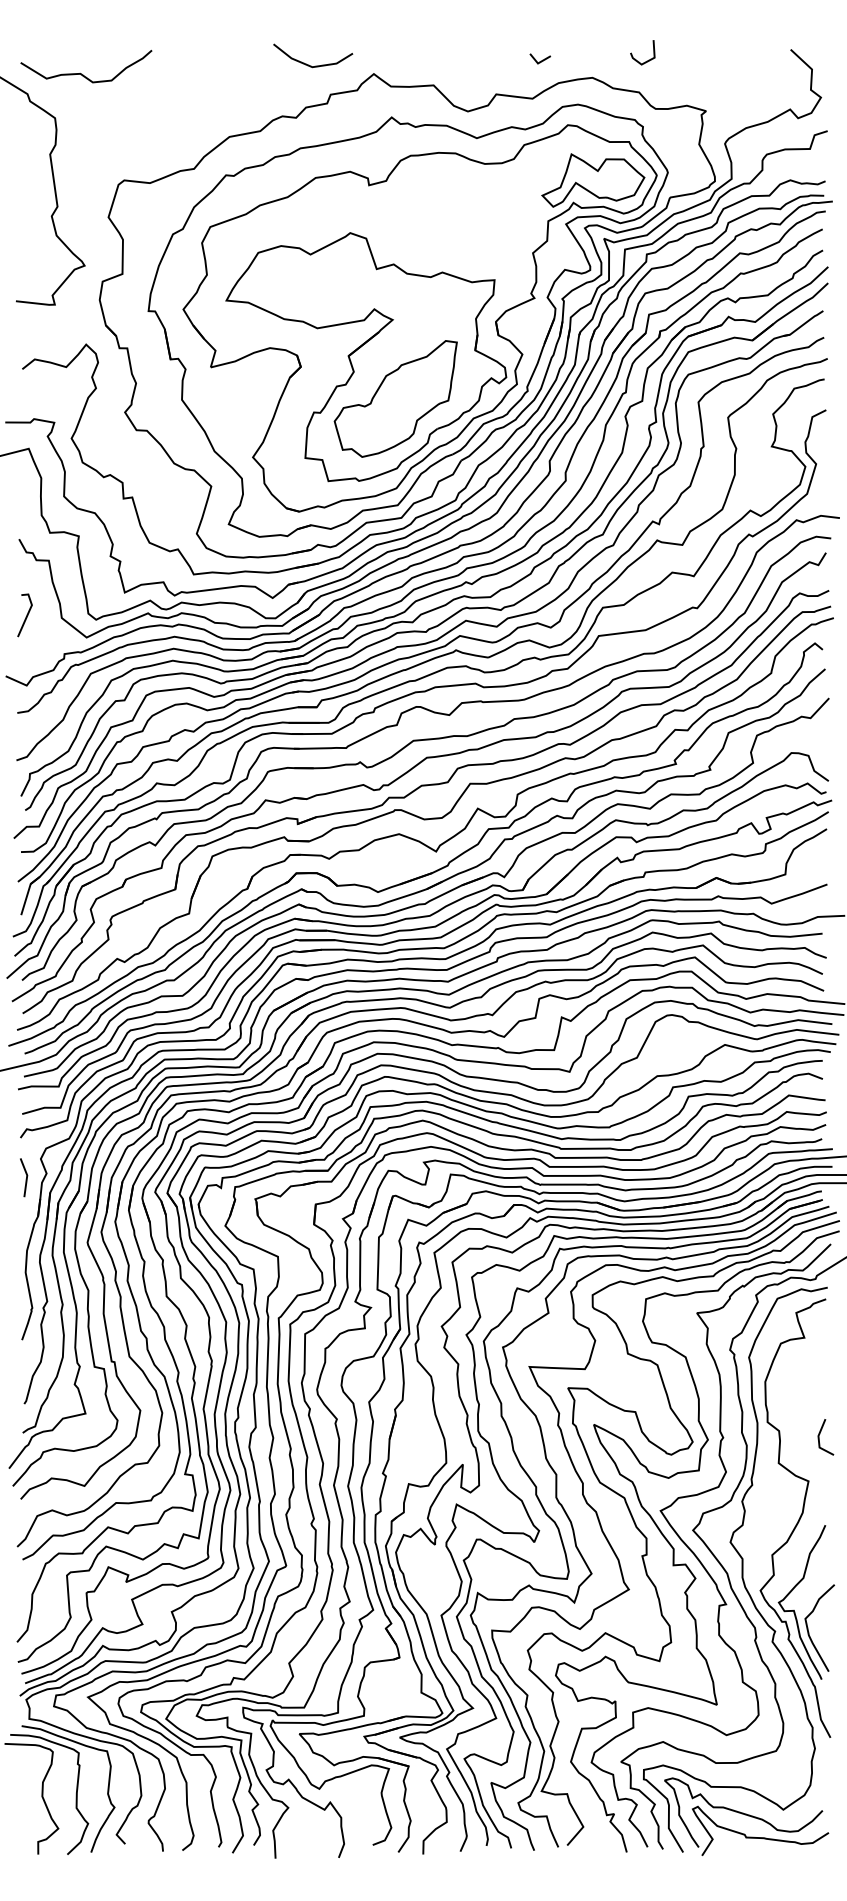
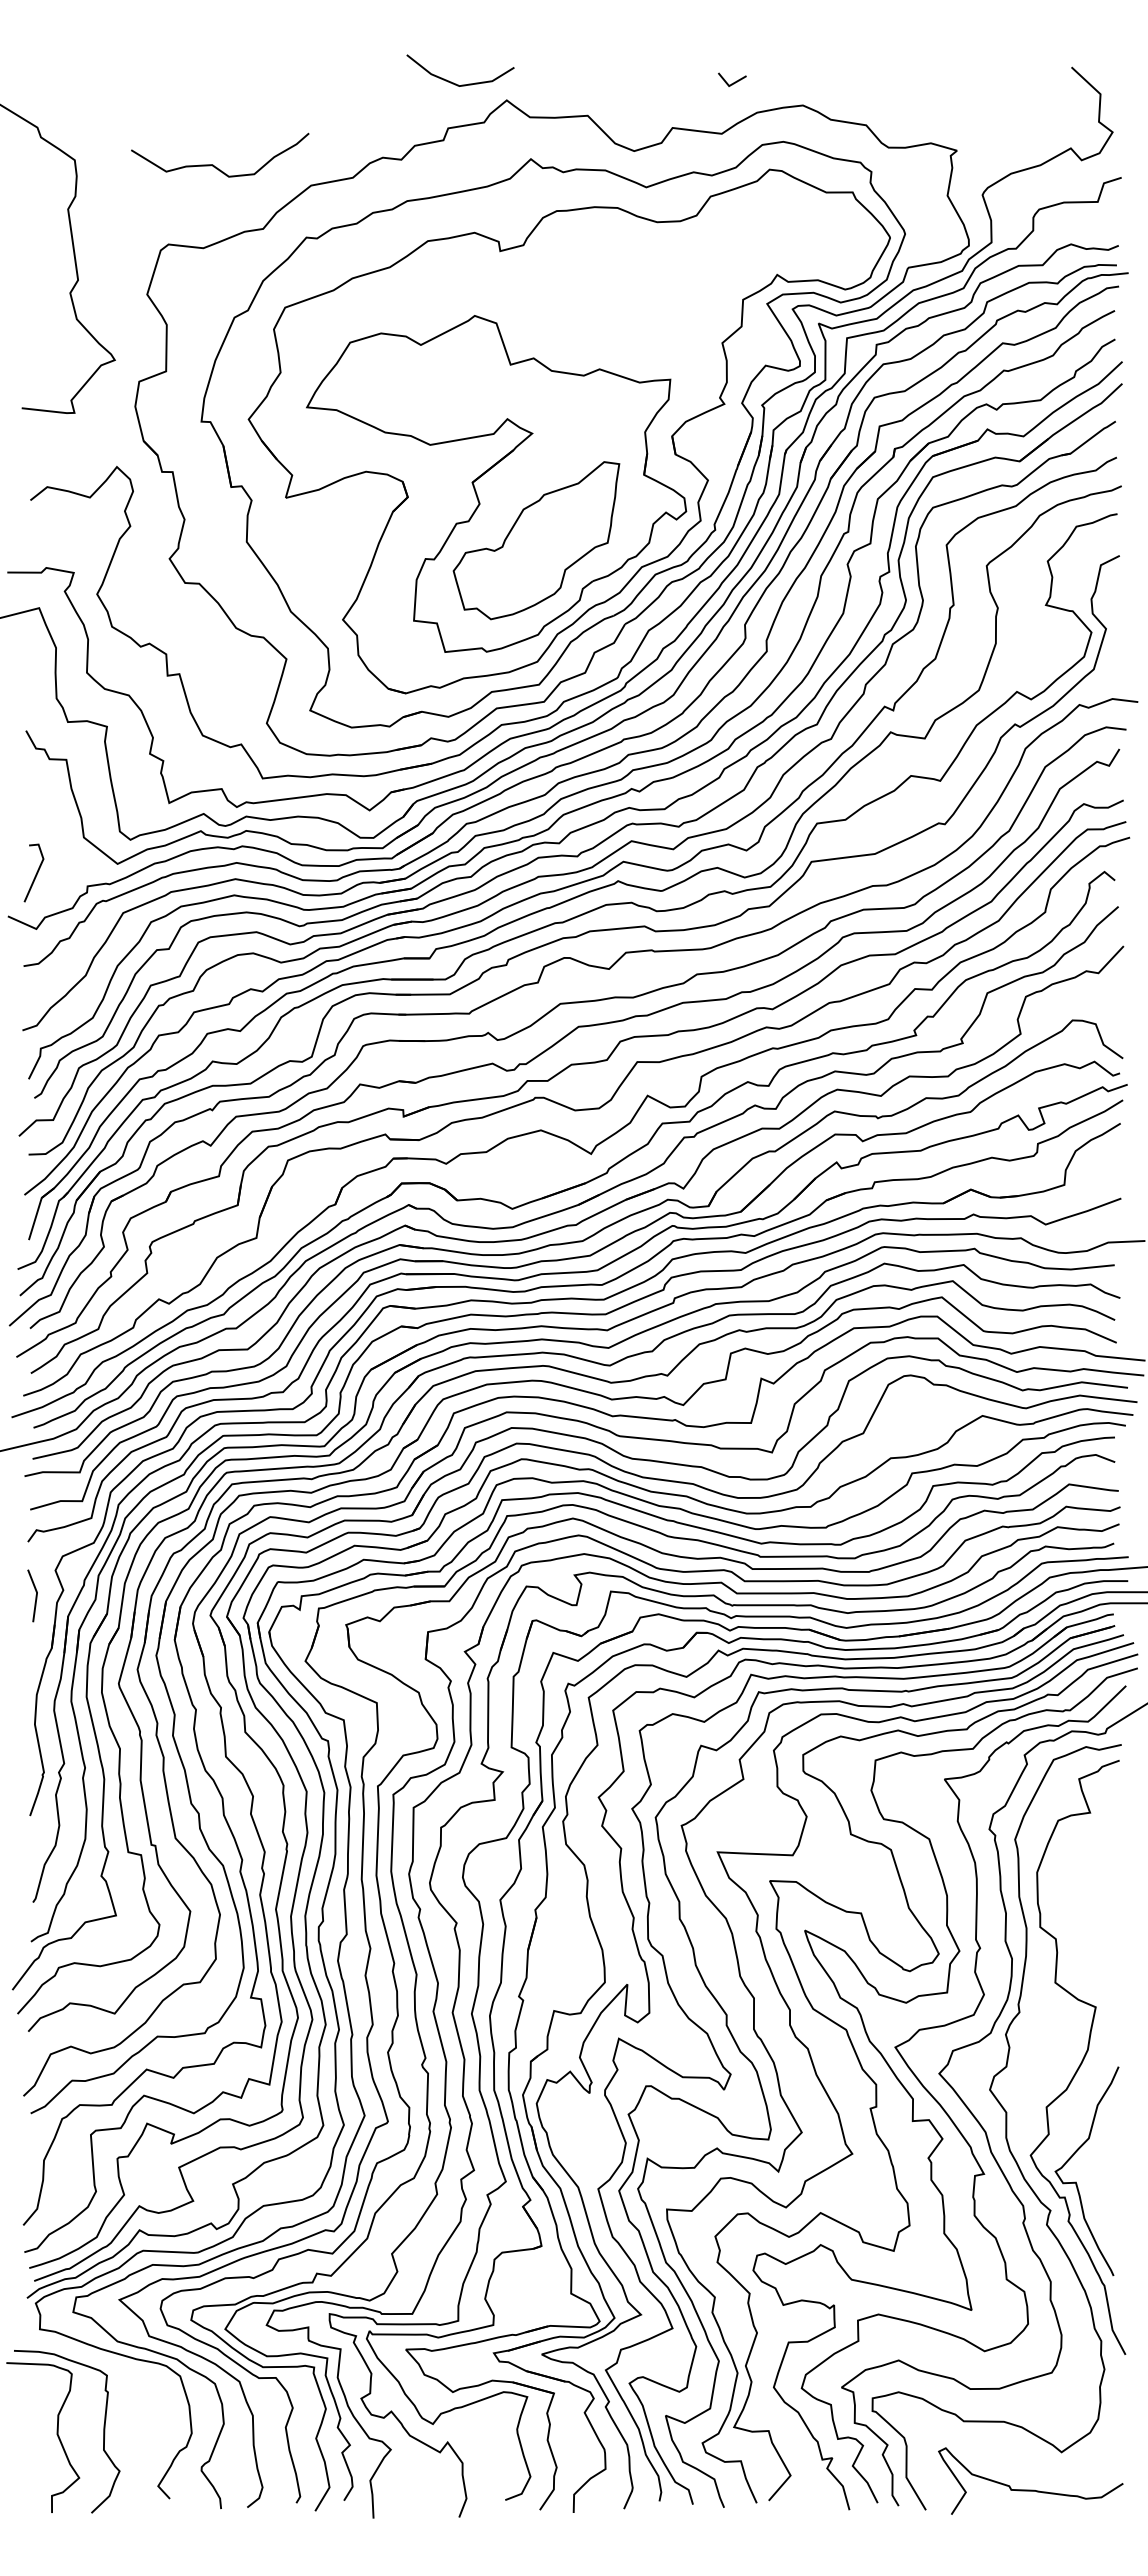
line: (646, 60) -> (876, 82), removed
line: (310, 65) -> (456, 83), moved
curve: (81, 73) -> (213, 164), moved
part: (593, 180) -> (804, 244), removed
line: (26, 616) -> (35, 874), moved
line: (820, 1434) -> (1111, 1943), removed
curve: (809, 1632) -> (1096, 2211), removed
curve: (107, 1792) -> (145, 2428), removed
curve: (743, 1812) -> (1007, 2456), removed

